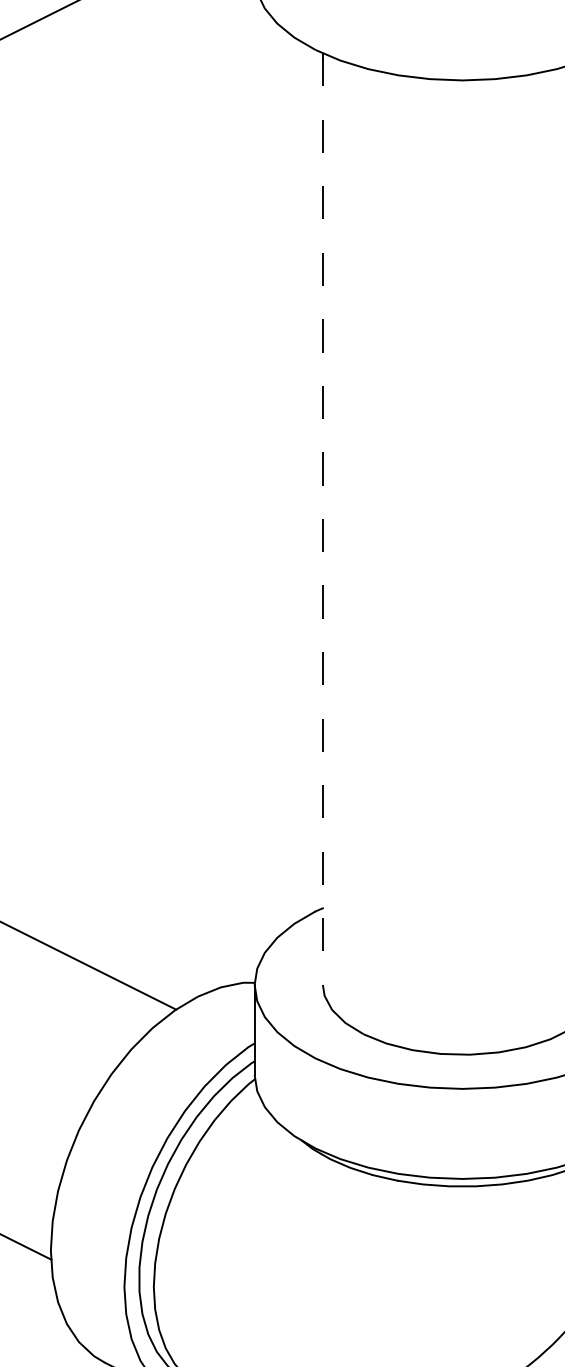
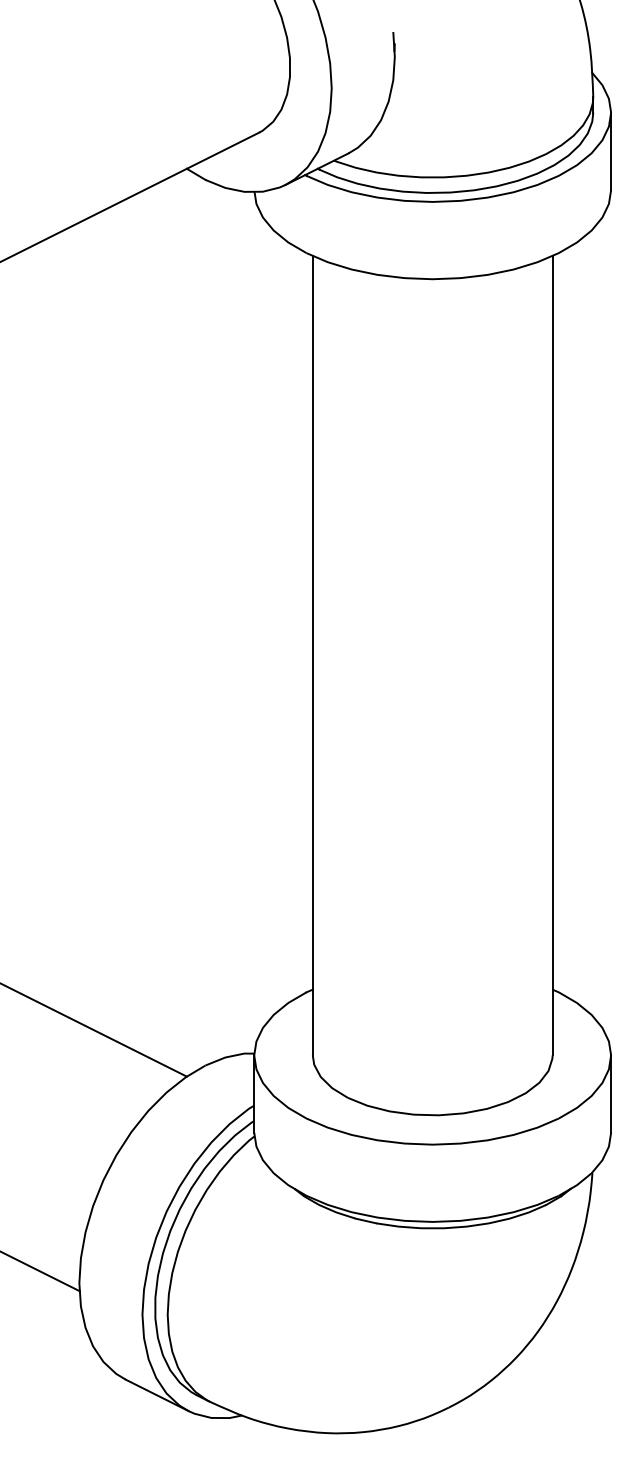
line: (322, 518) -> (312, 655), dashed -> solid

